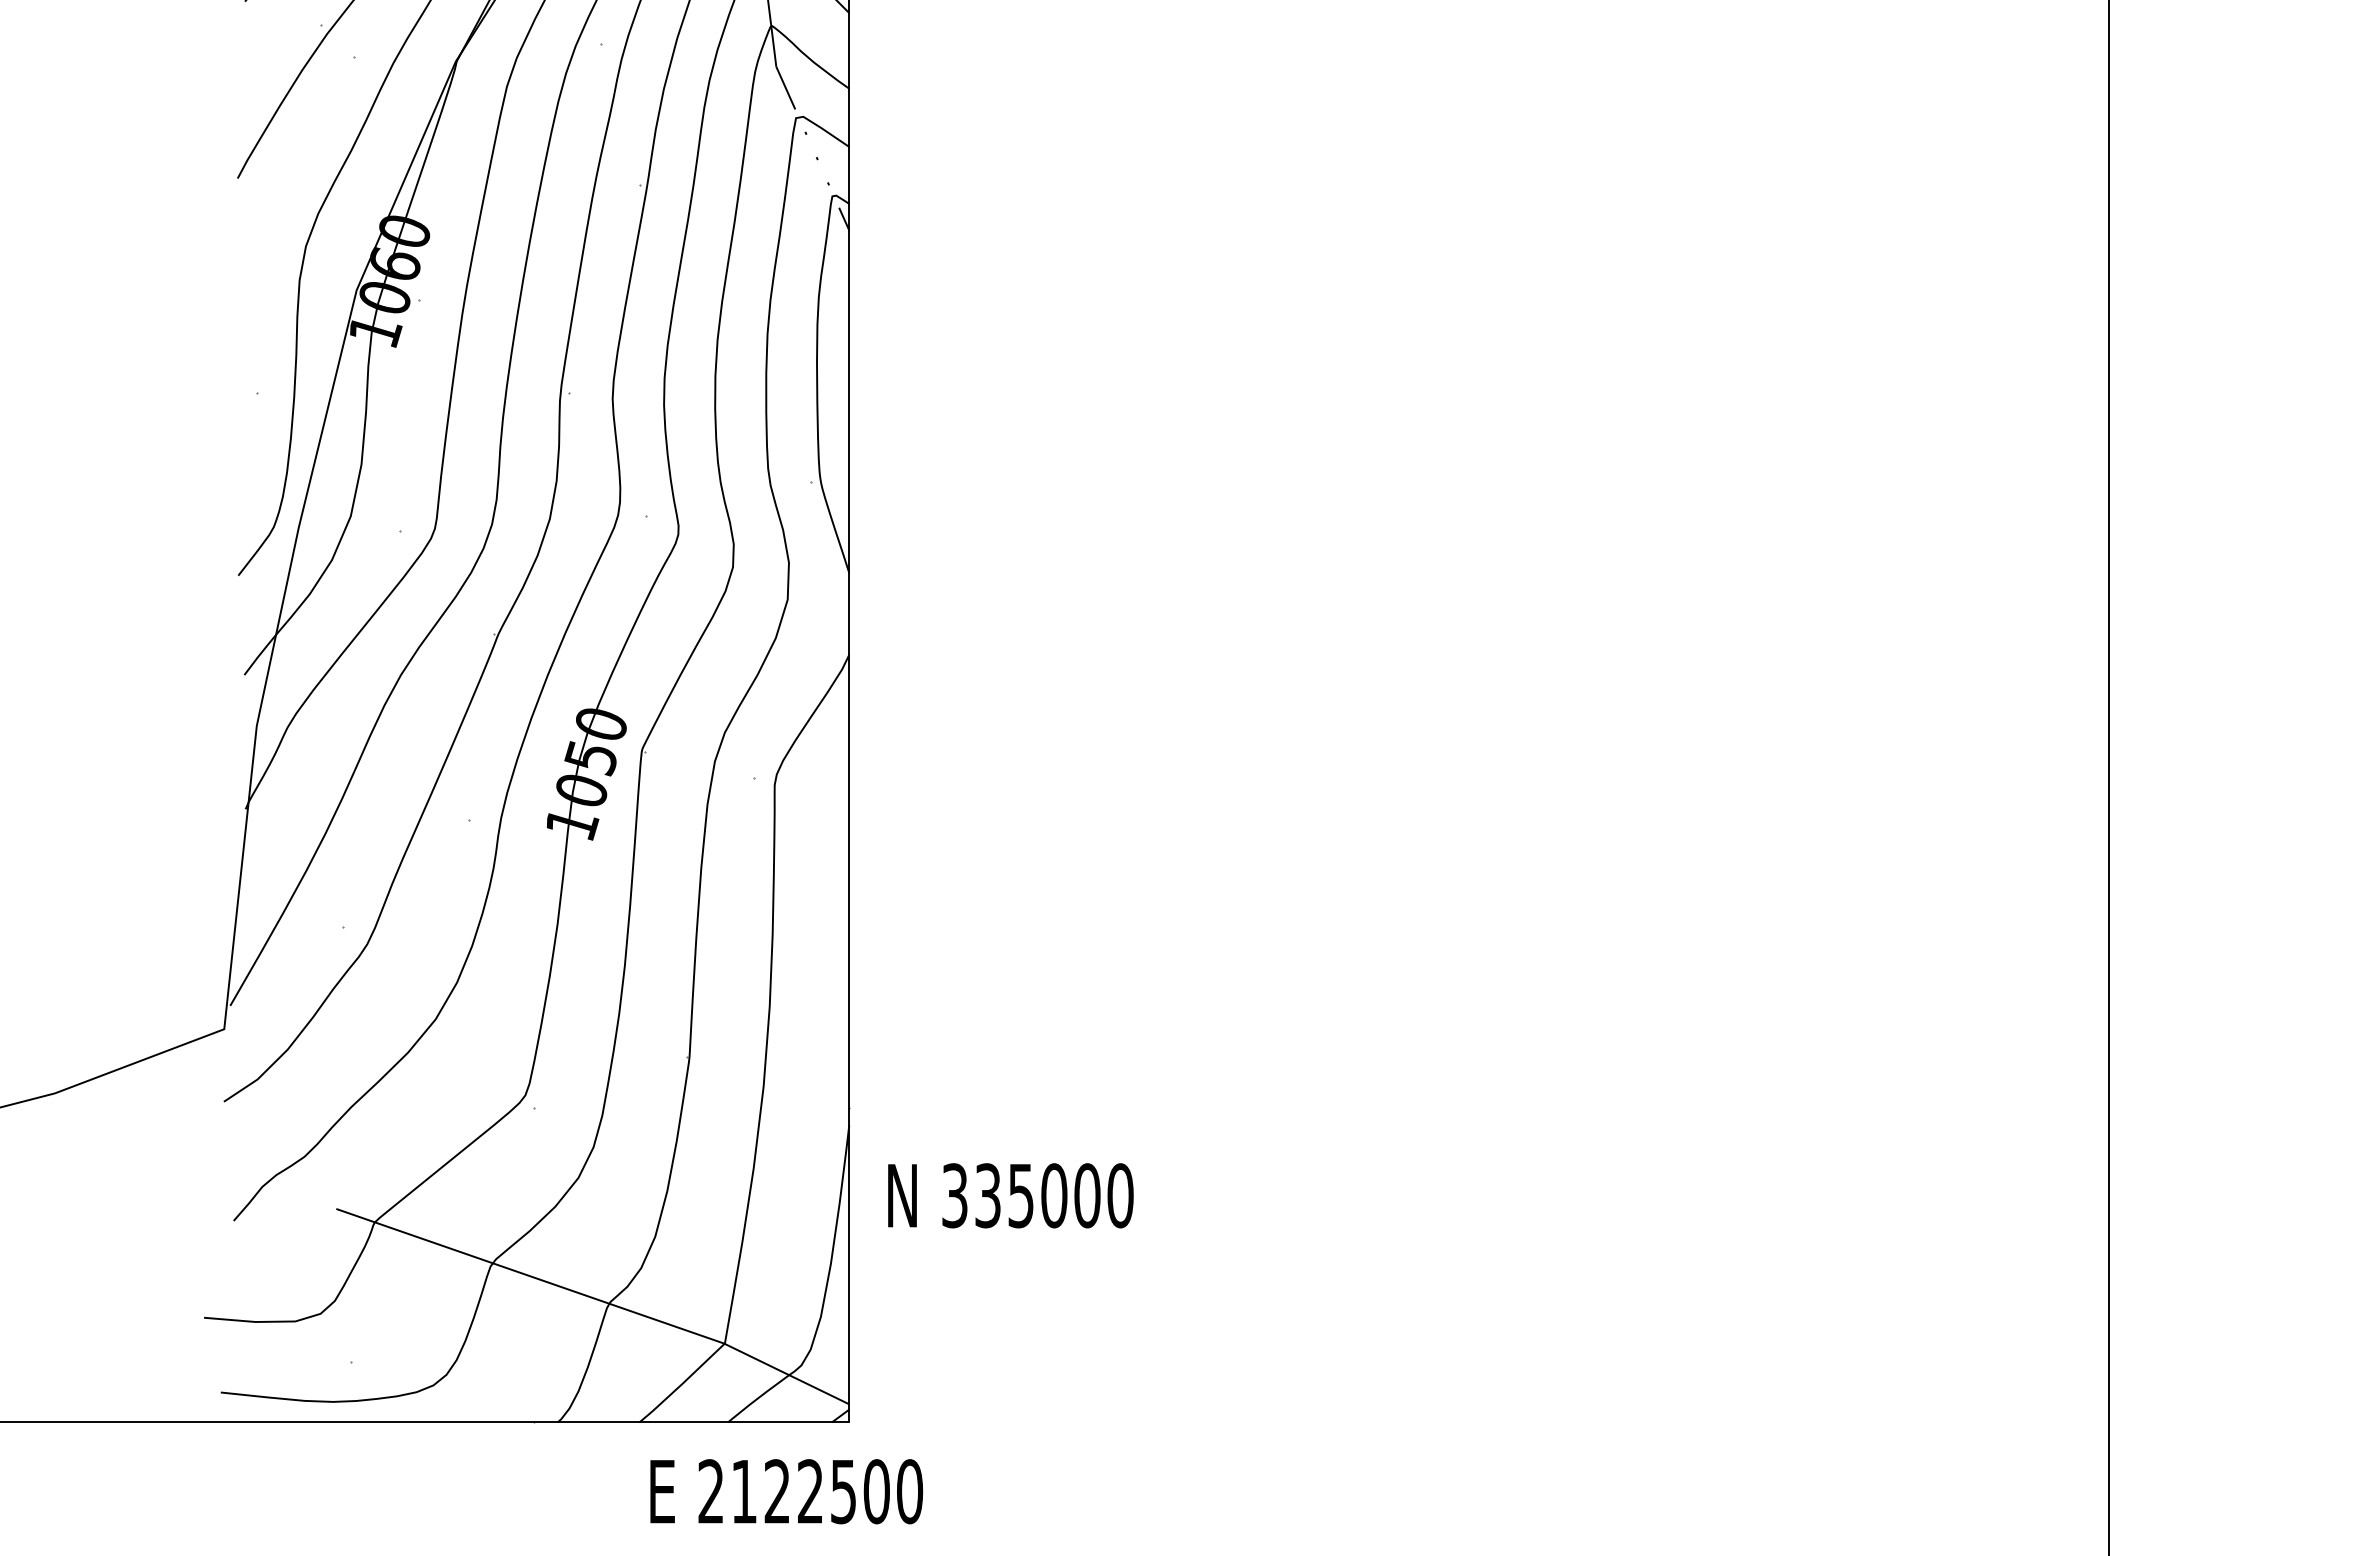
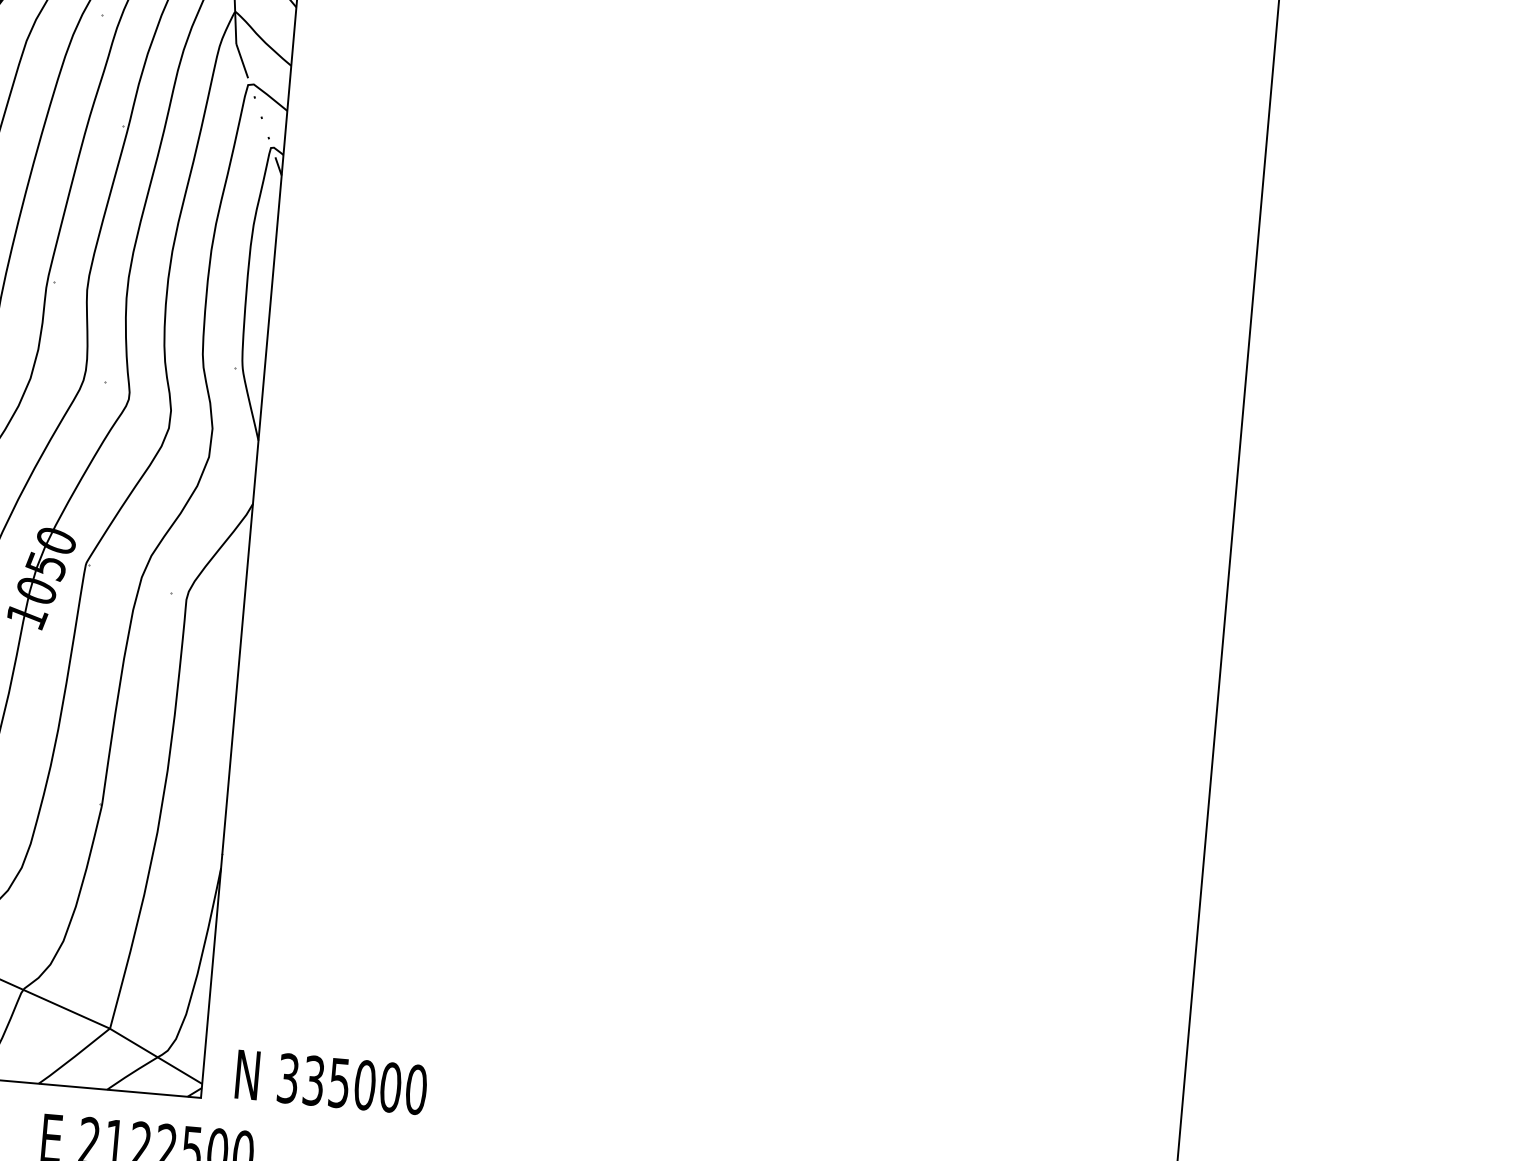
text: (1010, 1195) -> (331, 1082), moved

